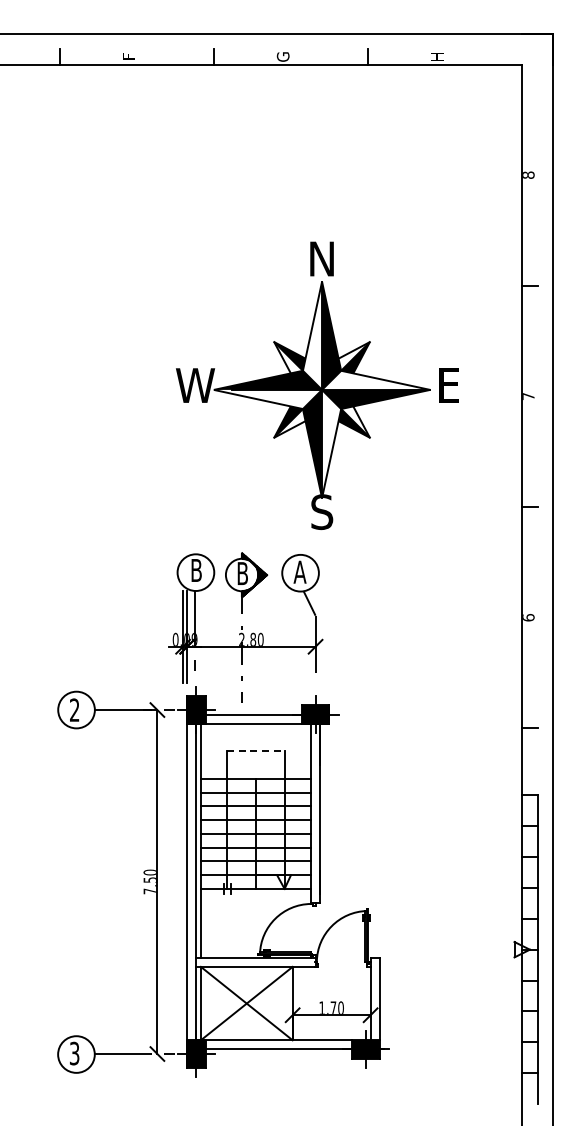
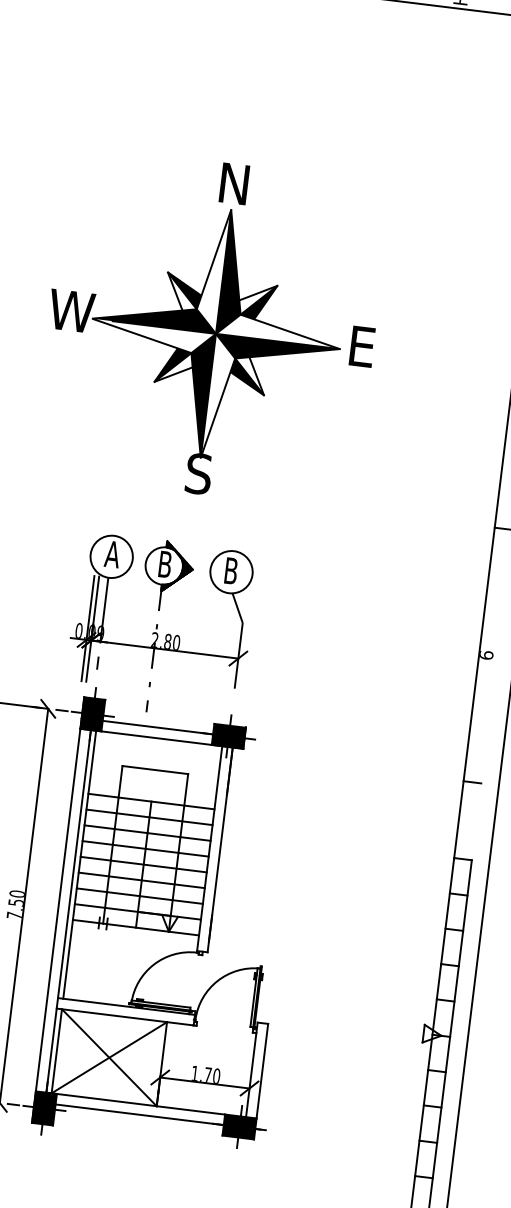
part: (317, 385) -> (211, 328), moved
text: (196, 570) -> (112, 554), B -> A
text: (299, 571) -> (230, 570), A -> B
line: (255, 751) -> (154, 770), dashed -> solid

